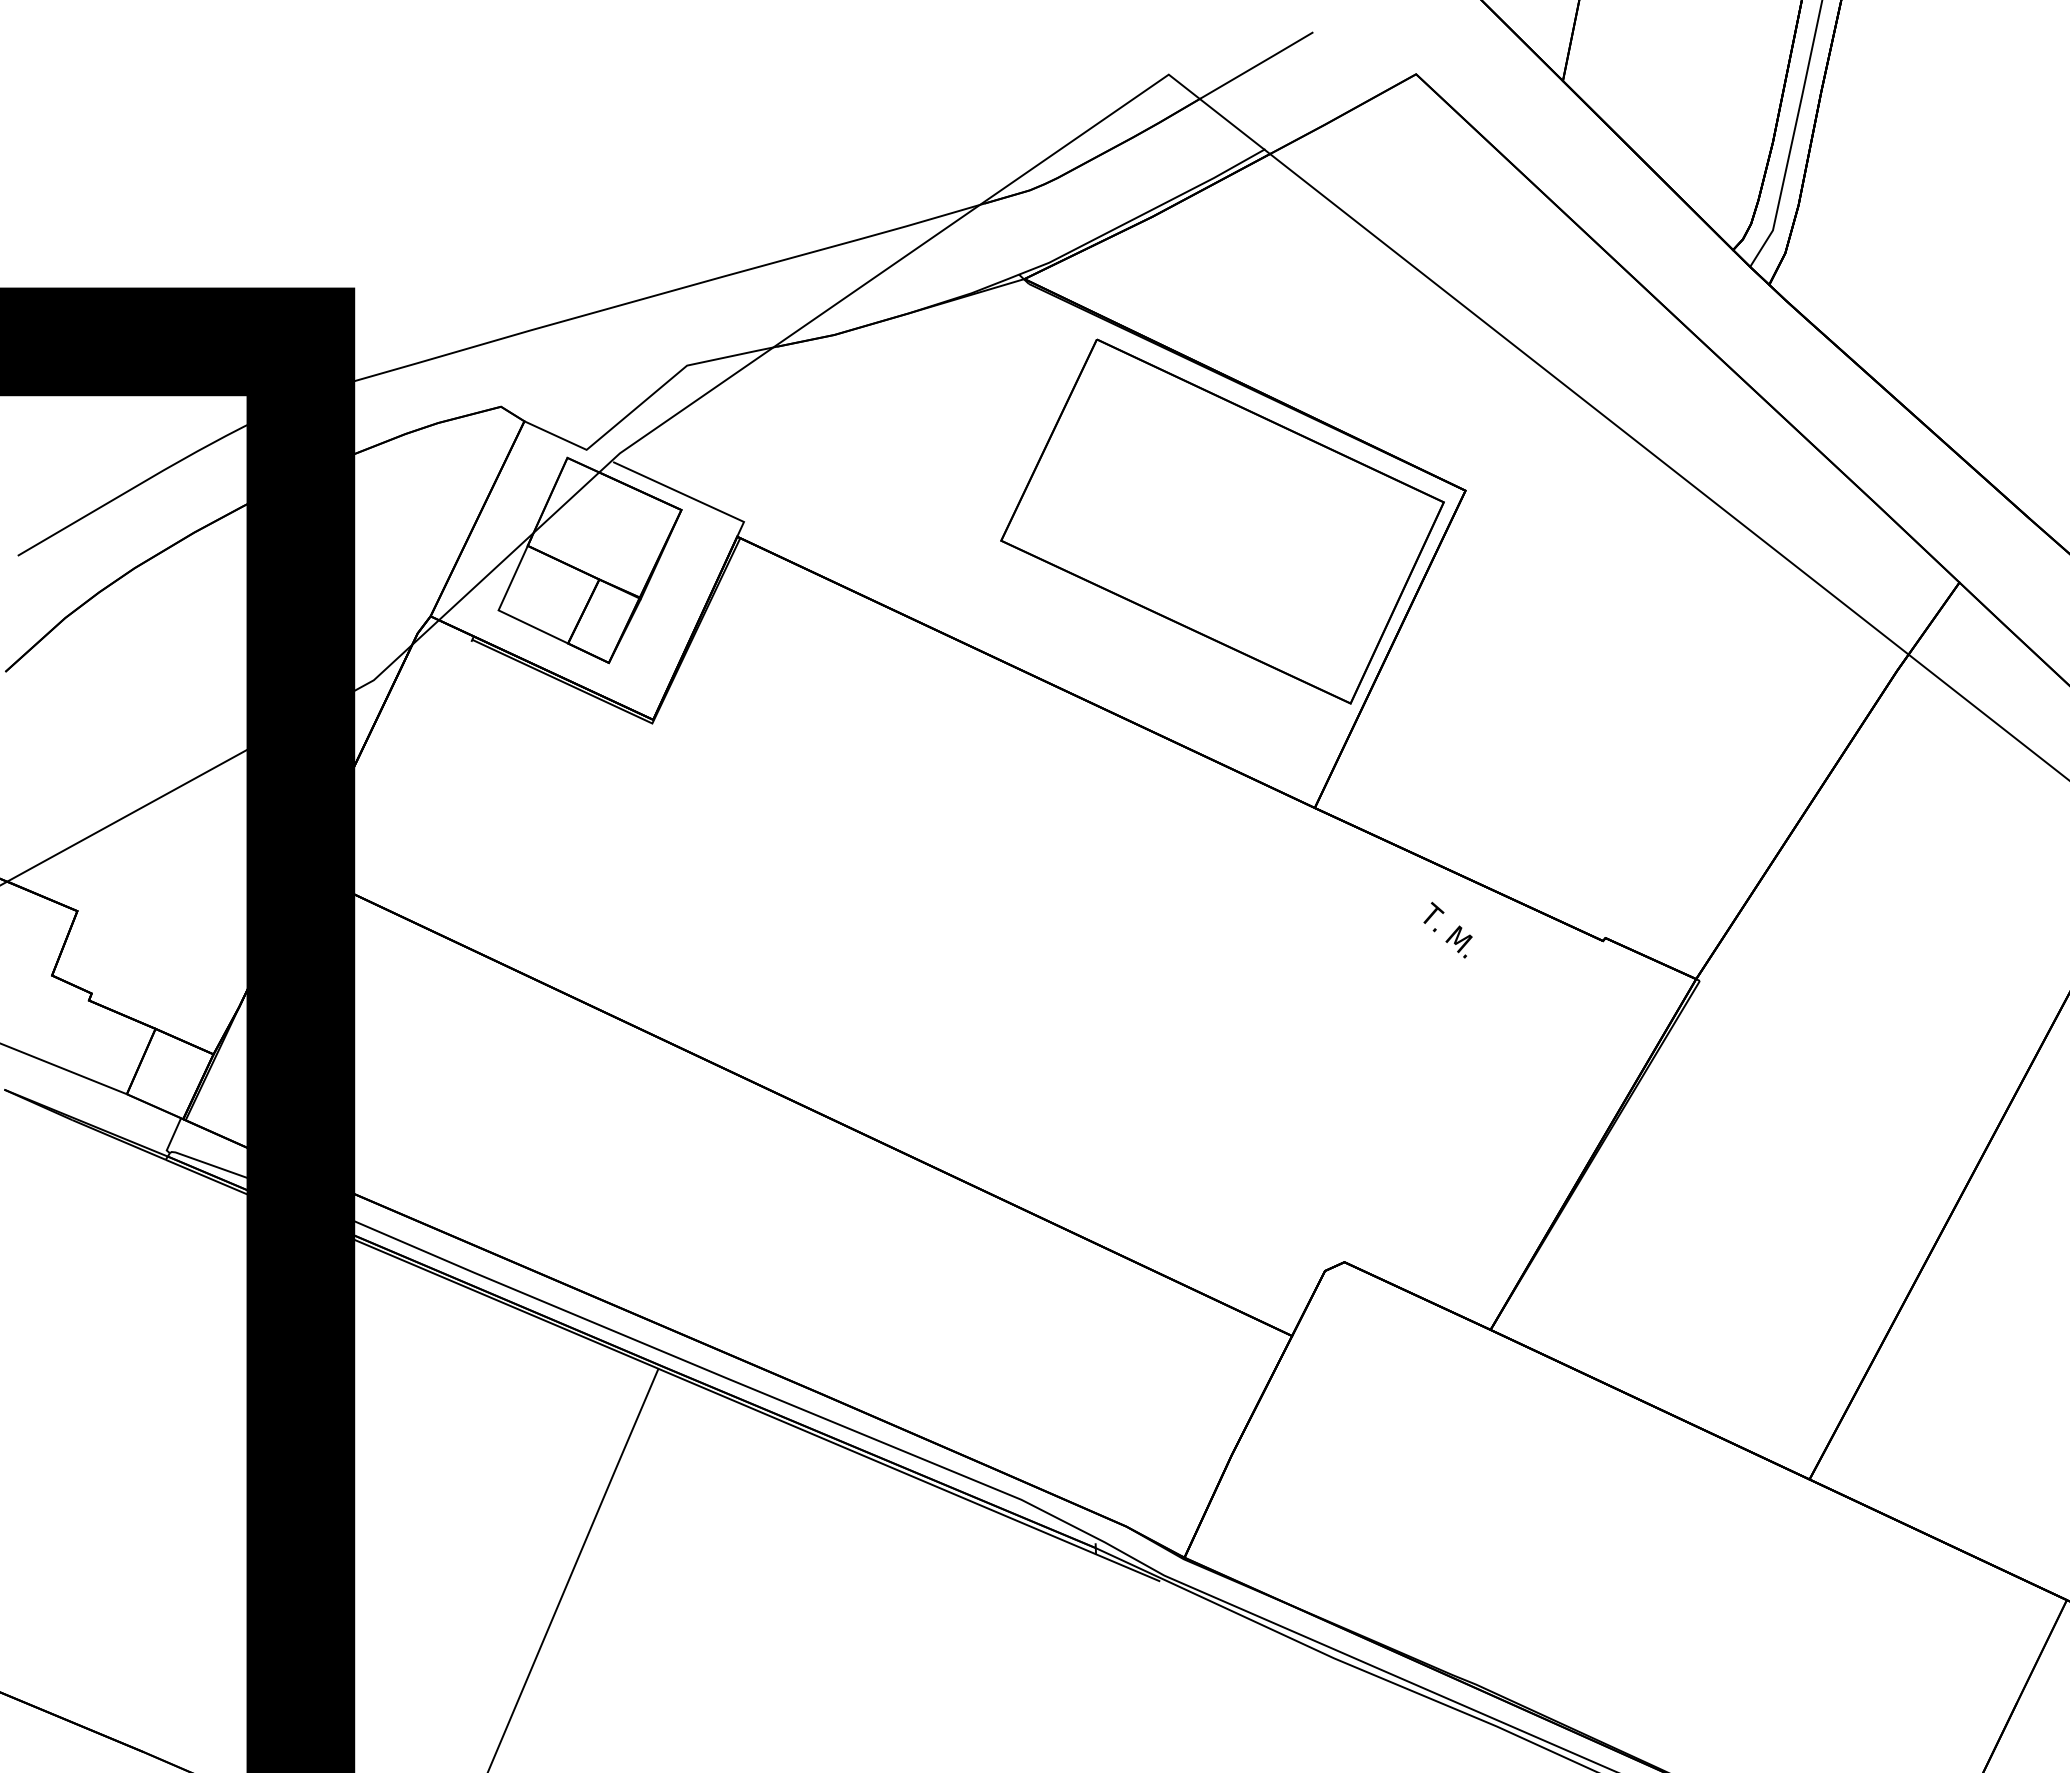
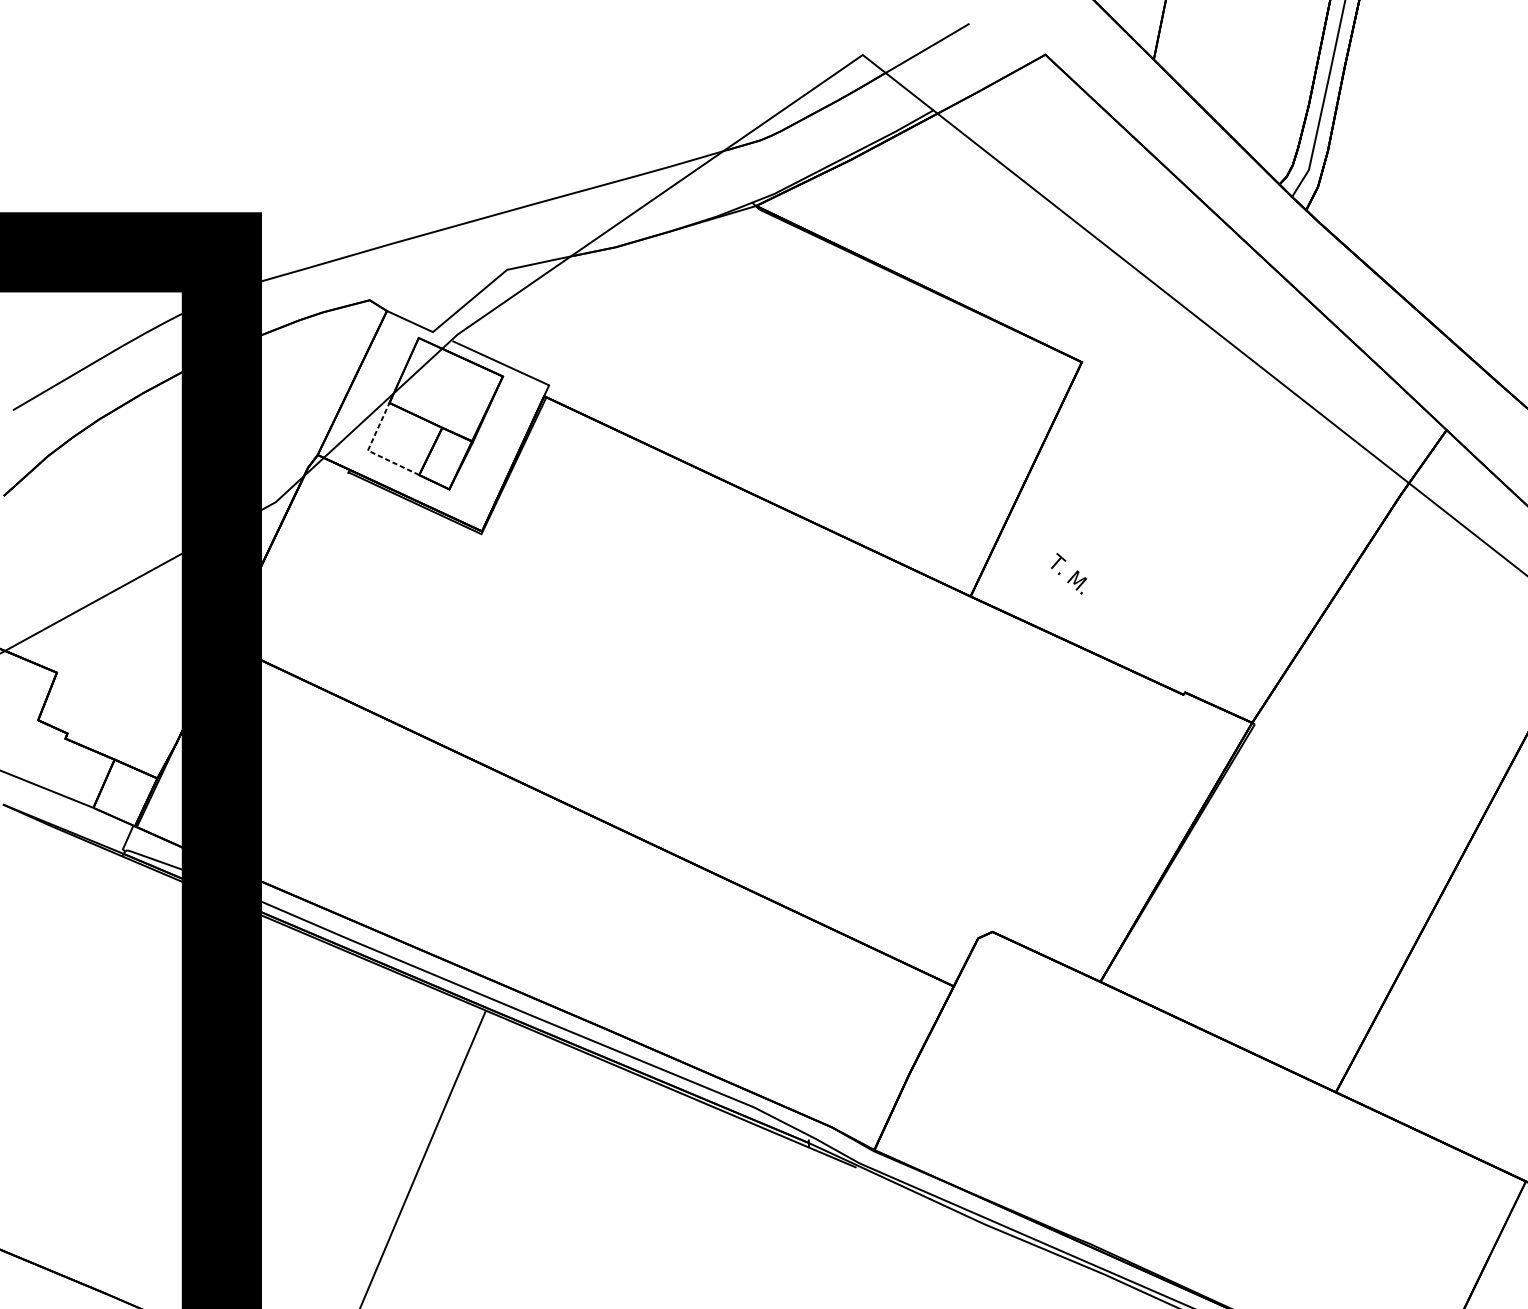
part: (1222, 521) -> (902, 384), removed
line: (501, 611) -> (370, 451), solid -> dashed
text: (1447, 929) -> (1068, 573), moved

